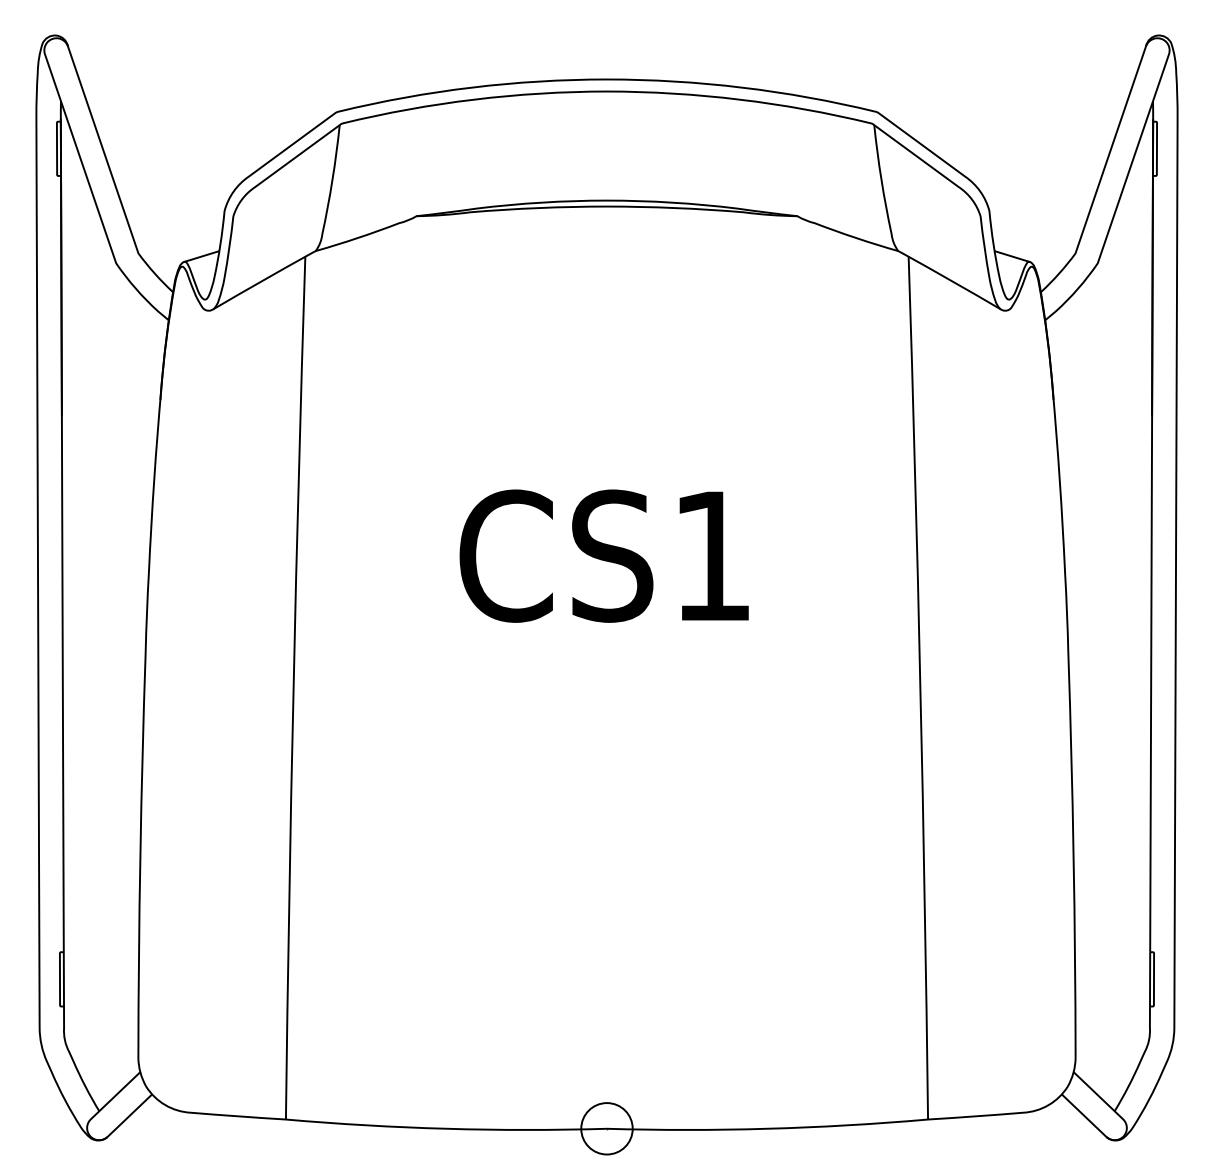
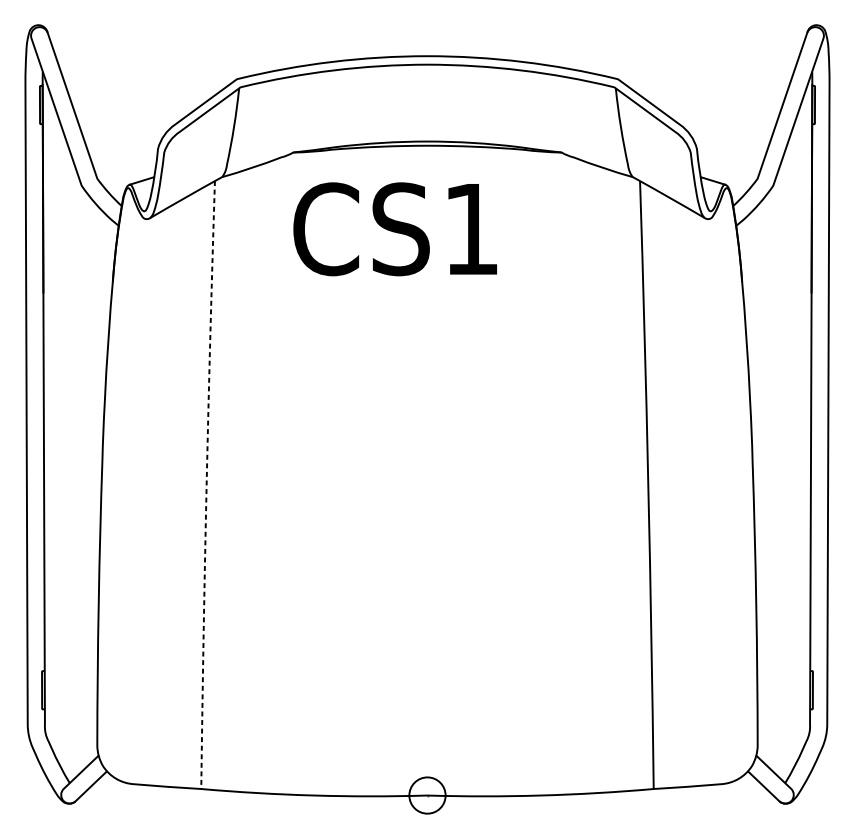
text: (603, 555) -> (394, 228), moved
line: (293, 688) -> (206, 485), solid -> dashed

